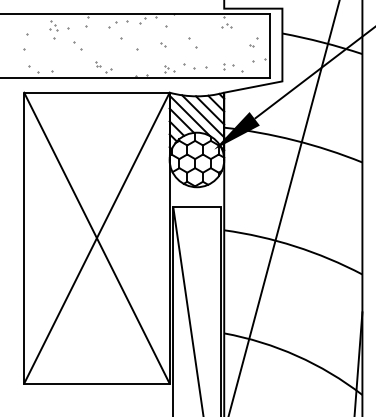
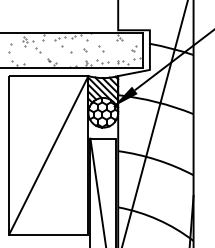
line: (96, 238) -> (48, 155), removed

